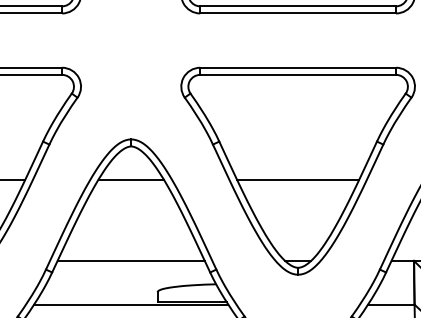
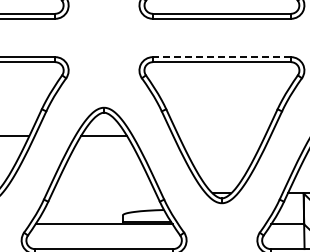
line: (297, 68) -> (221, 57), solid -> dashed
line: (297, 180) -> (221, 136), removed
line: (131, 260) -> (104, 193), removed

